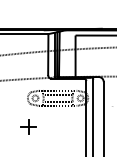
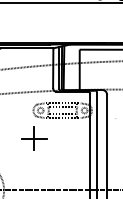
part: (28, 126) -> (34, 138), size x1.67

